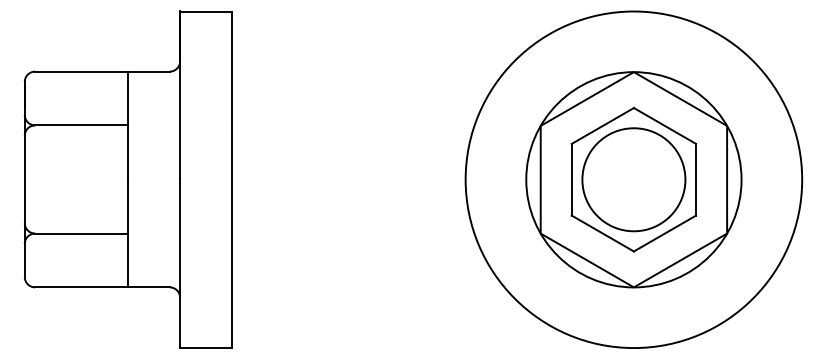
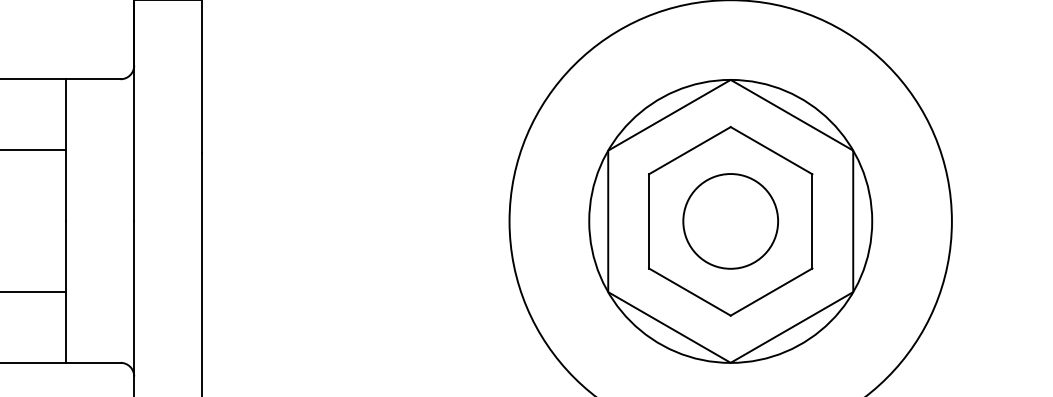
circle: (633, 179) -> (730, 221), size x0.7

